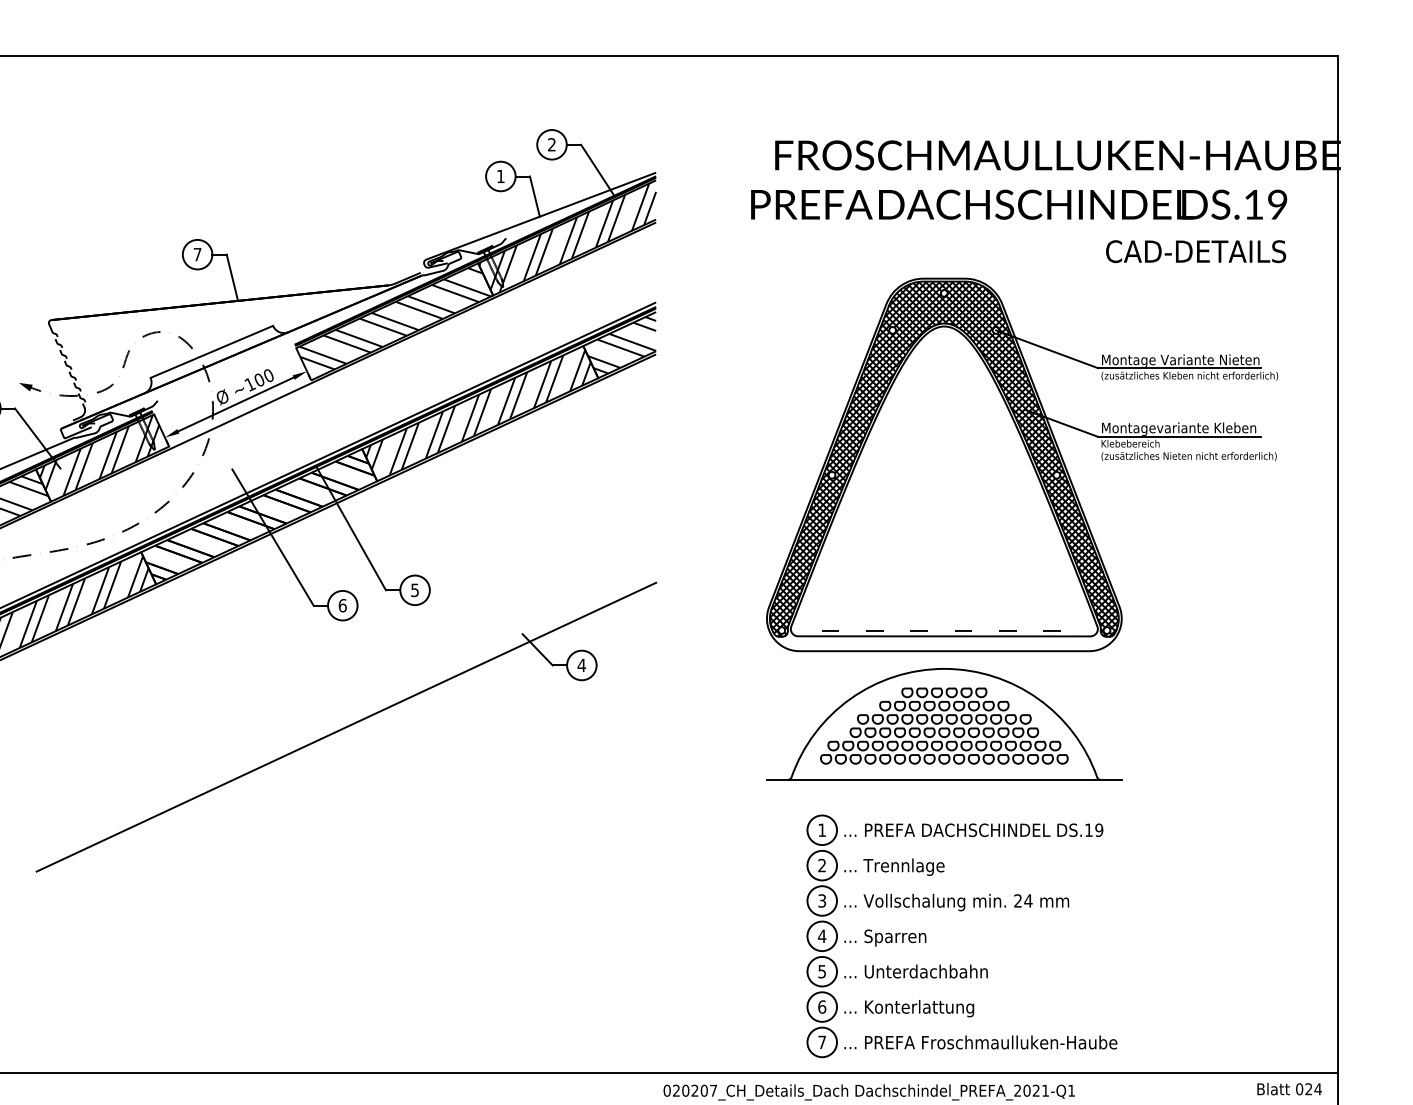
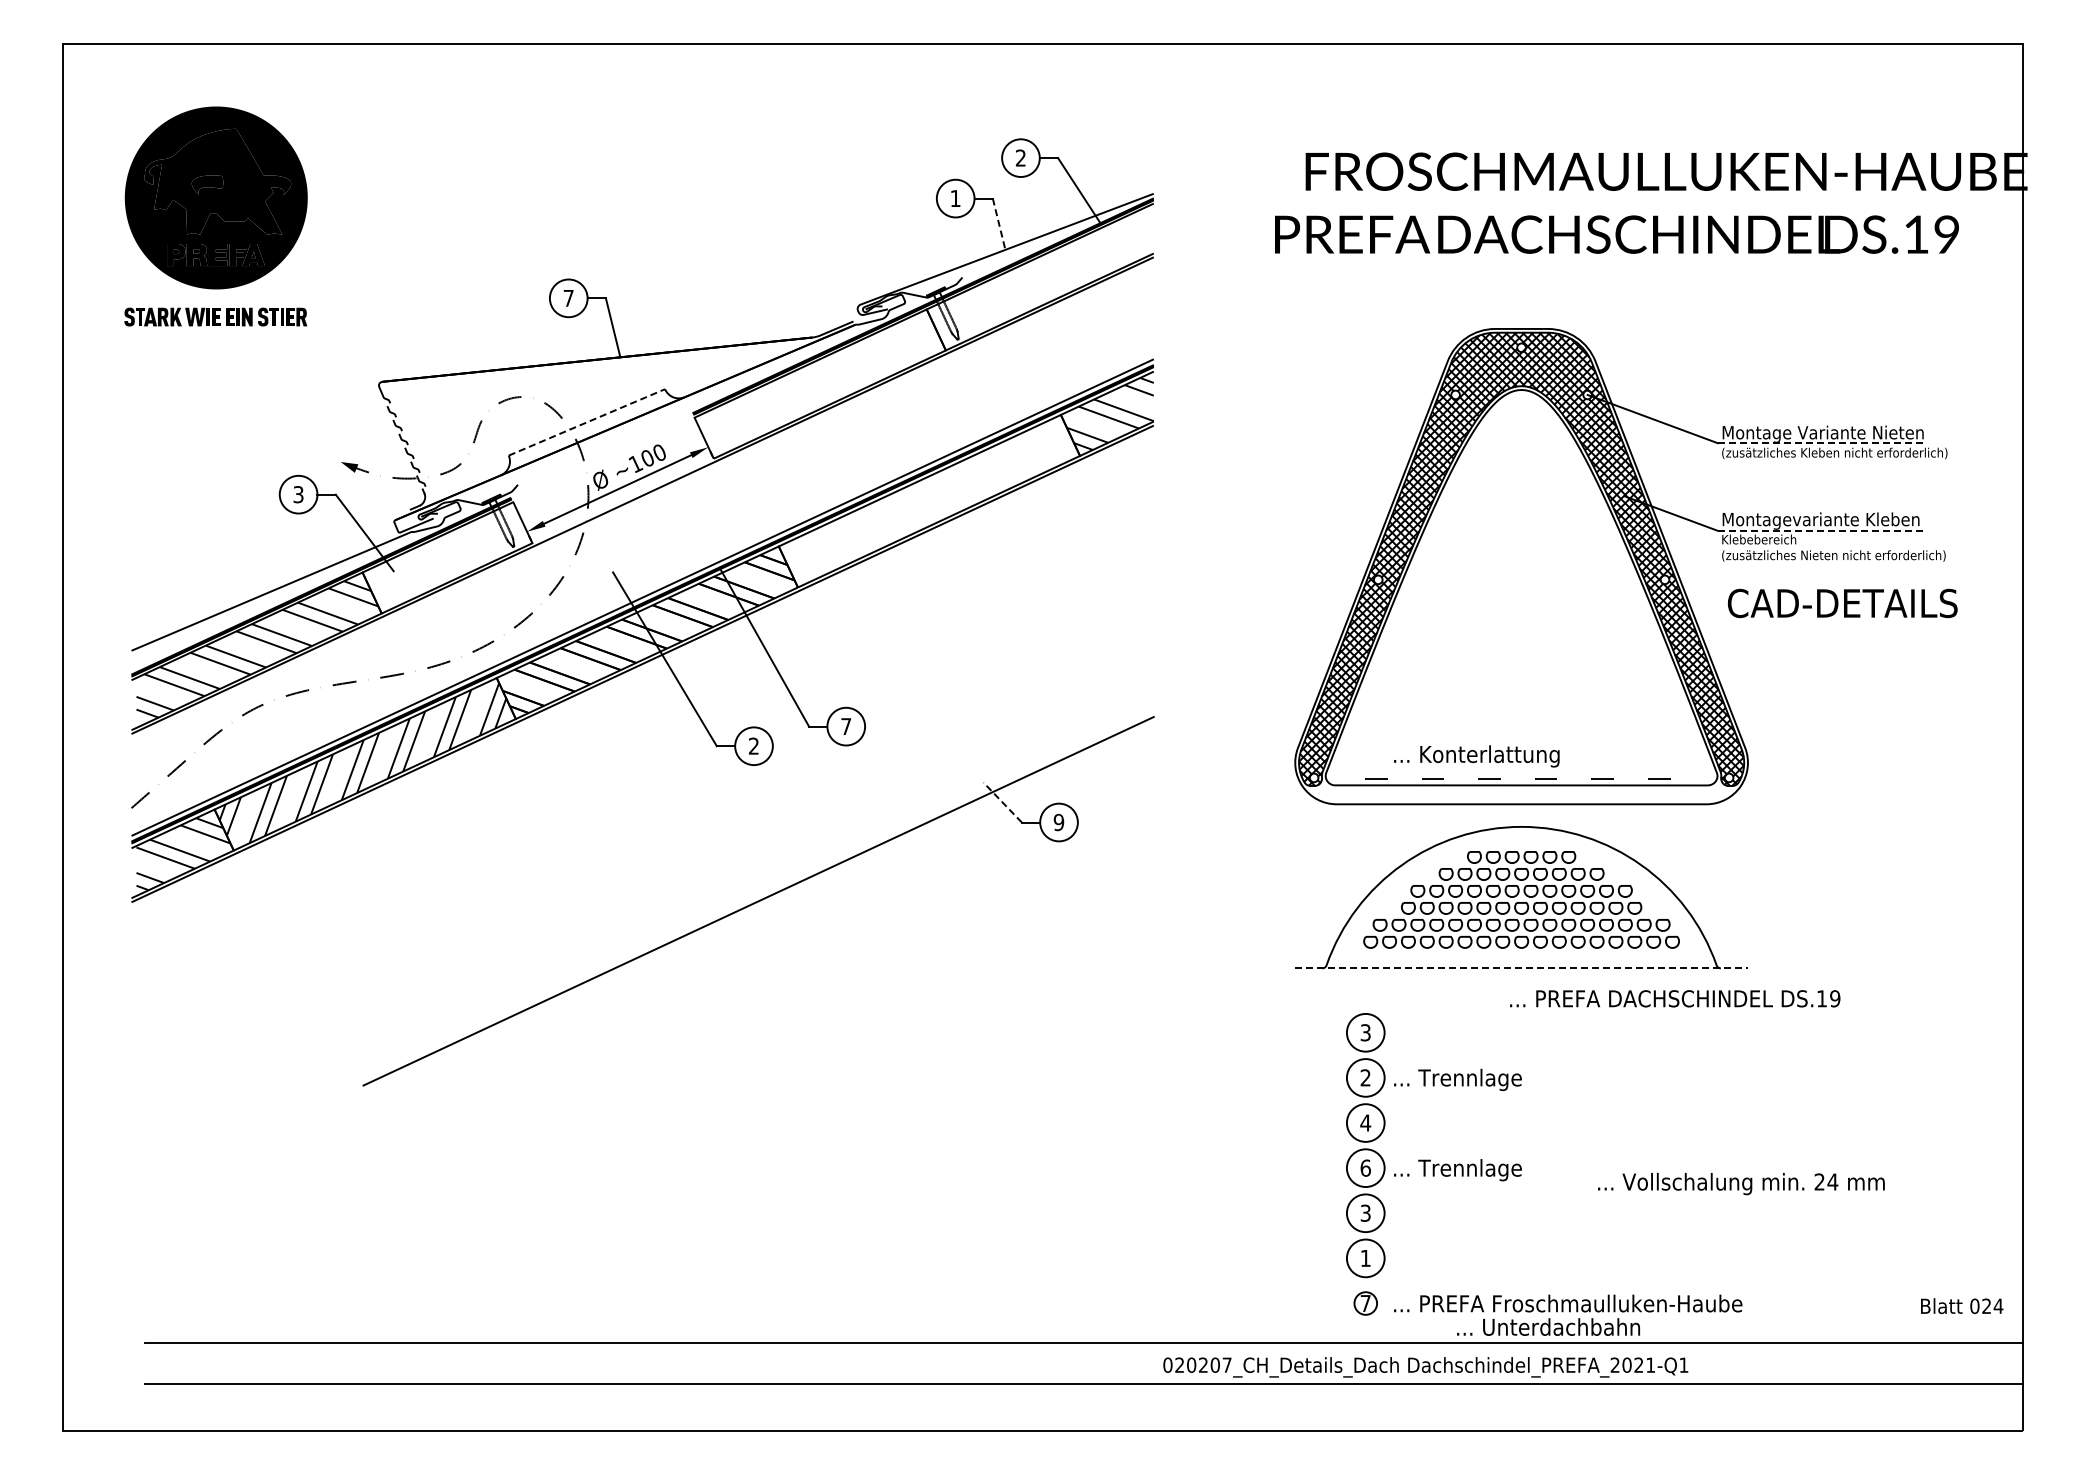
line: (535, 196) -> (999, 224), solid -> dashed
hatch: (567, 237) -> (1040, 276), removed
text: (1195, 251) -> (1842, 603), moved
hatch: (394, 318) -> (820, 379), removed
line: (211, 351) -> (586, 422), solid -> dashed
line: (1180, 368) -> (1822, 443), solid -> dashed
hatch: (477, 413) -> (926, 500), removed
line: (1180, 436) -> (1822, 530), solid -> dashed
hatch: (99, 455) -> (443, 554), removed
text: (414, 590) -> (845, 726), 5 -> 7
text: (342, 605) -> (753, 745), 6 -> 2
line: (537, 649) -> (1002, 802), solid -> dashed
text: (581, 665) -> (1058, 822), 4 -> 9
line: (945, 779) -> (1522, 968), solid -> dashed
text: (822, 830) -> (1365, 1032), 1 -> 3
text: (974, 830) -> (1675, 998), moved
text: (822, 900) -> (1365, 1122), 3 -> 4
text: (956, 902) -> (1741, 1184), moved
text: (822, 935) -> (1365, 1167), 4 -> 6
text: (903, 938) -> (1469, 1170), ... Sparren -> ... Trennlage
text: (822, 971) -> (1365, 1212), 5 -> 3
text: (916, 971) -> (1548, 1326), moved
text: (822, 1007) -> (1365, 1258), 6 -> 1
text: (909, 1008) -> (1476, 756), moved
circle: (822, 1042) -> (1365, 1303), size x0.6
text: (1289, 1089) -> (1962, 1306), moved

